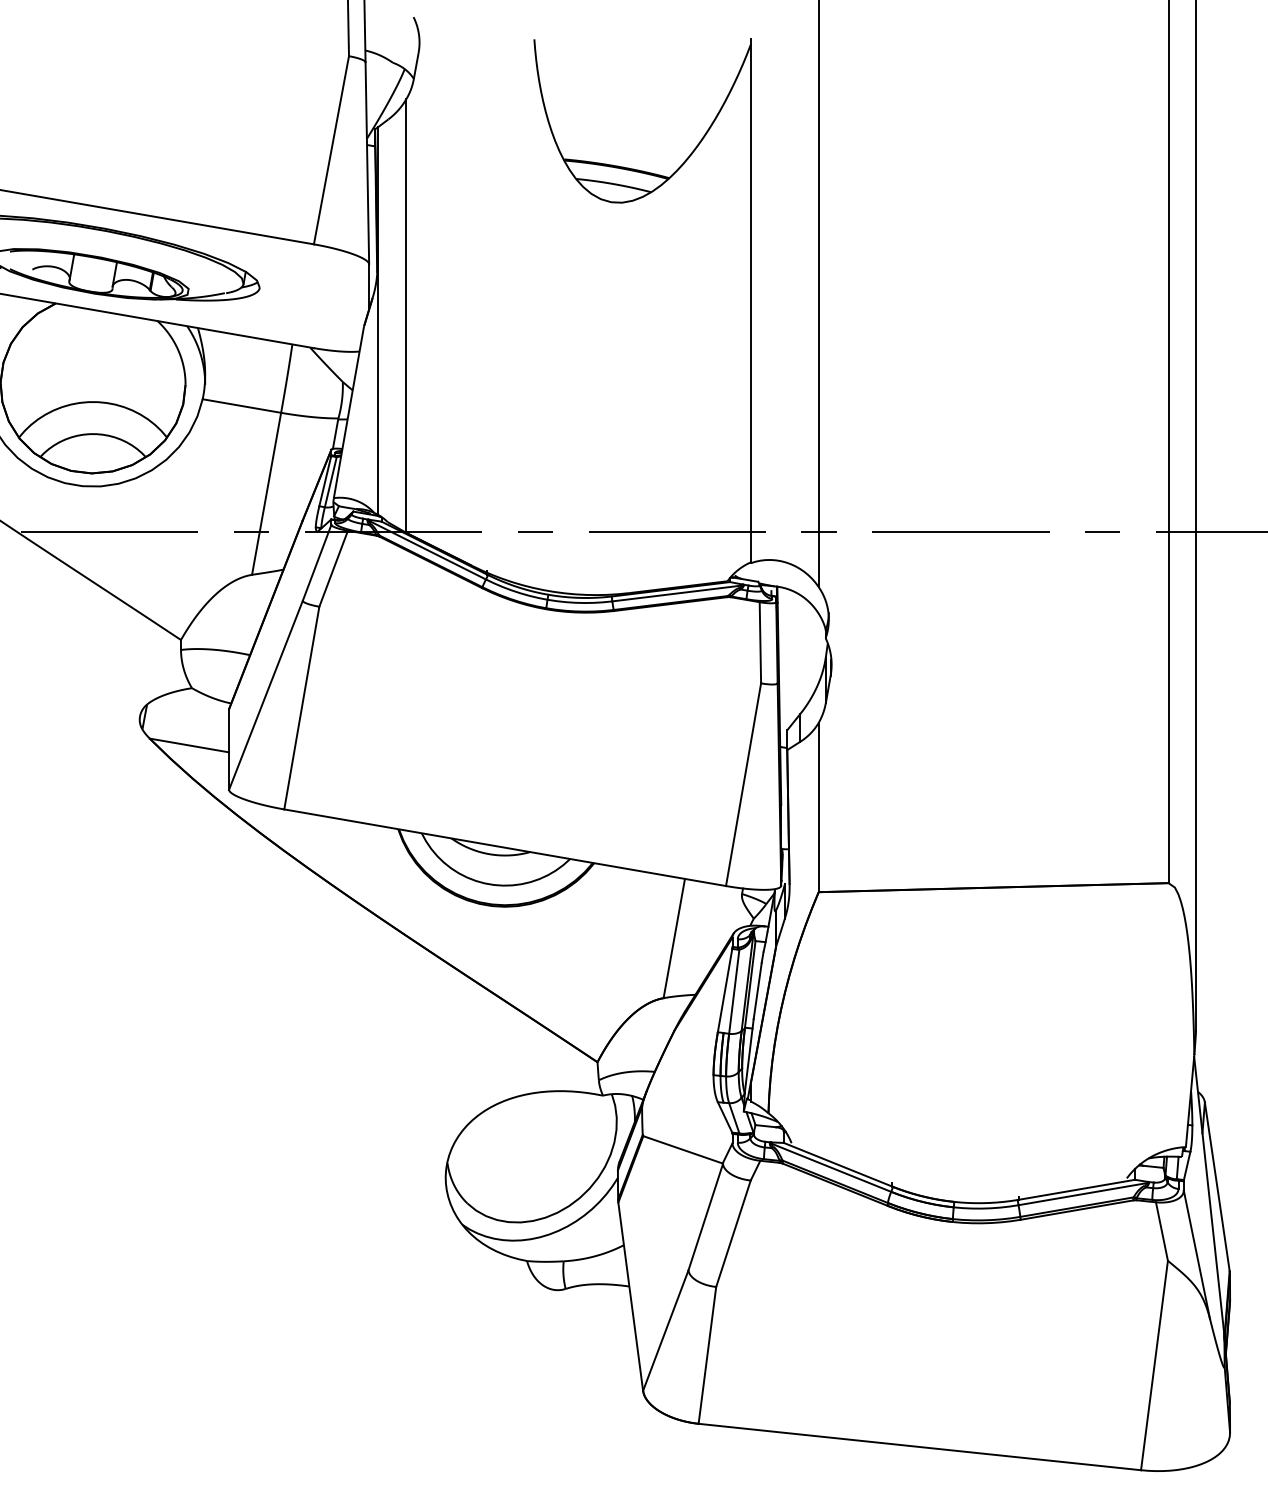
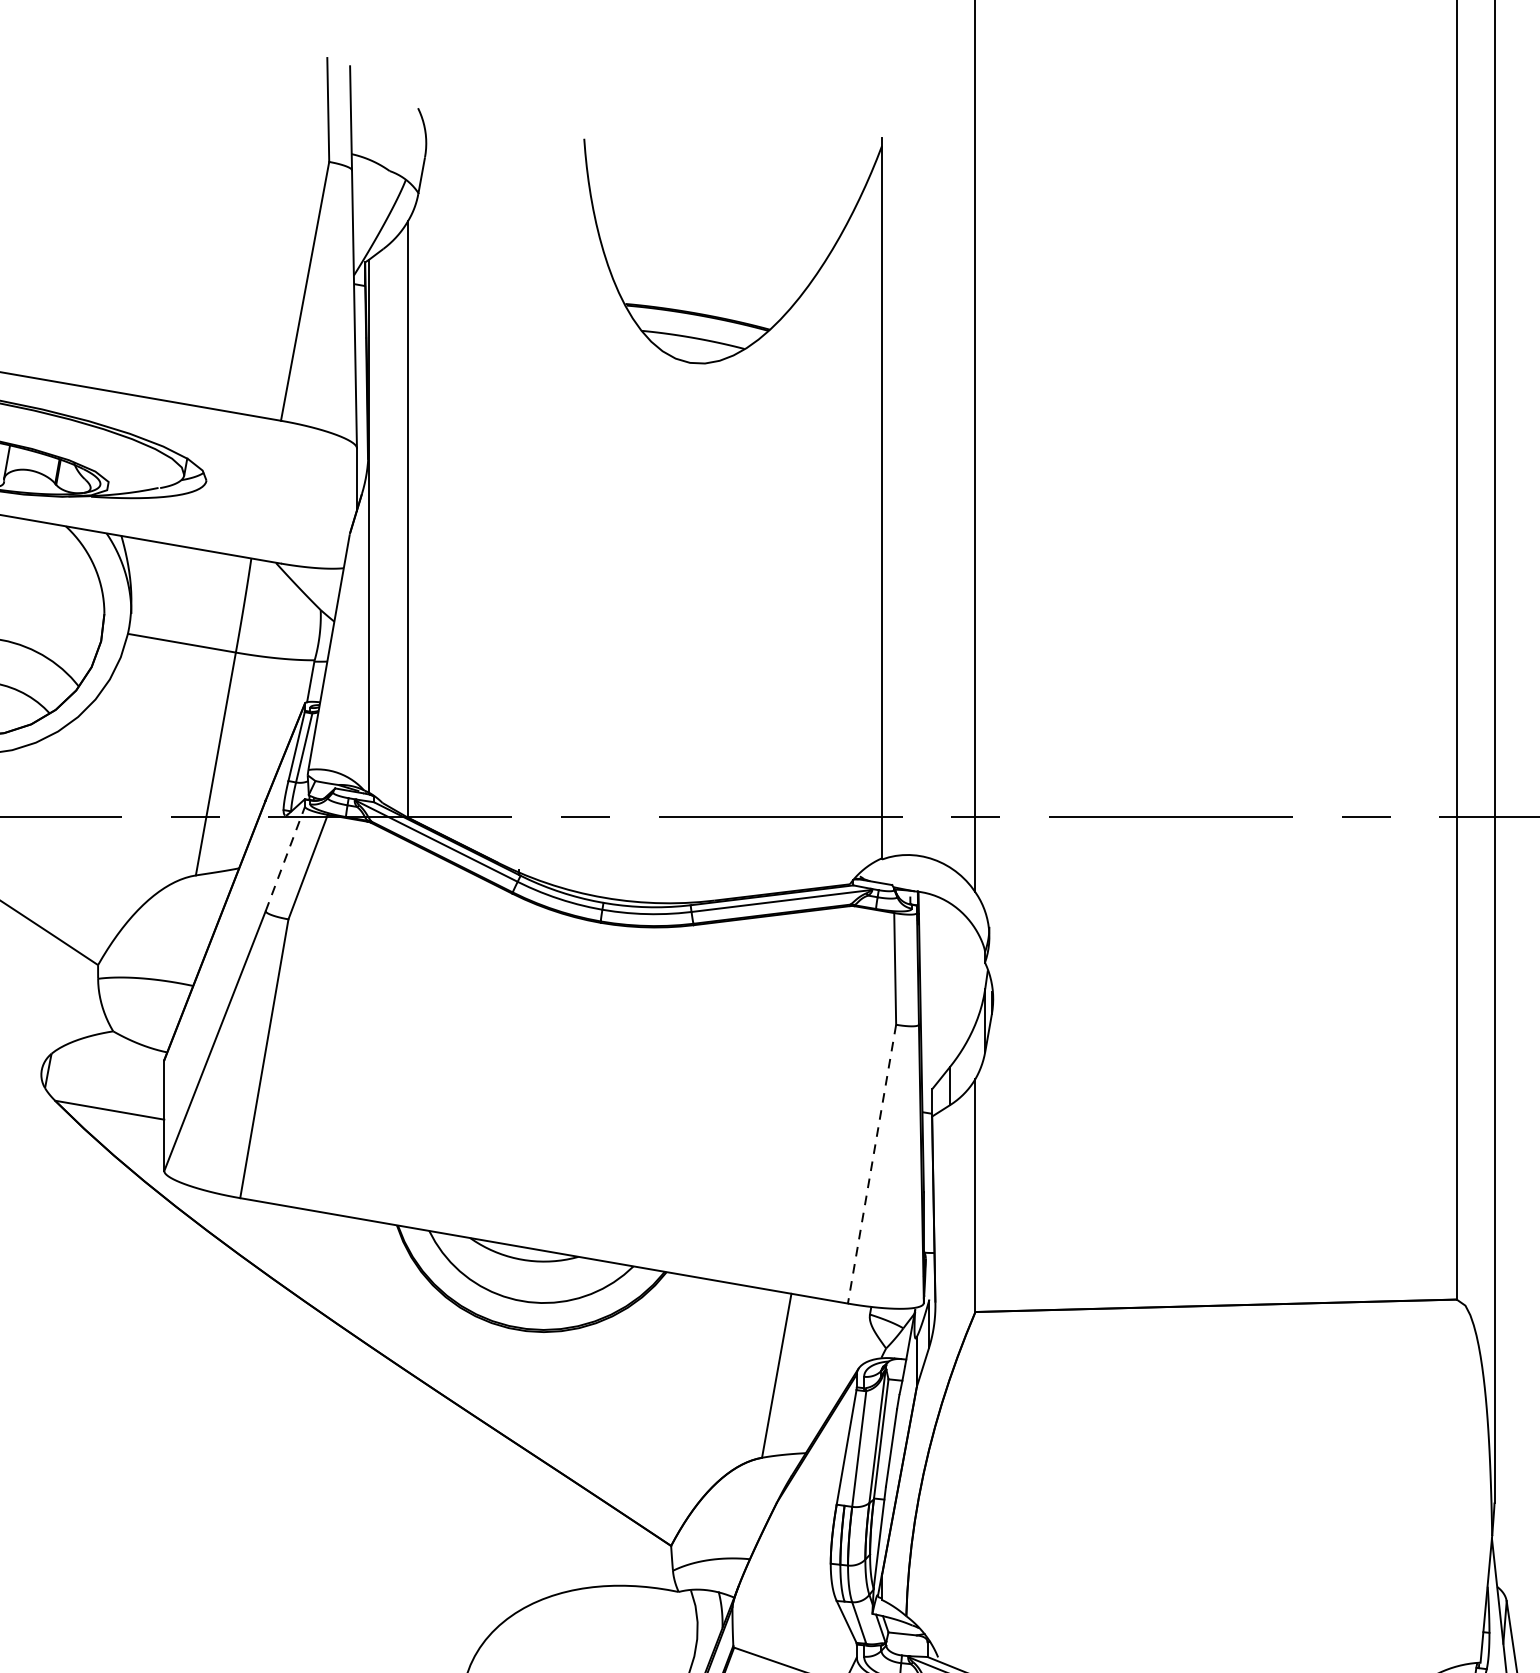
line: (317, 562) -> (285, 858), solid -> dashed
line: (743, 784) -> (871, 1163), solid -> dashed

